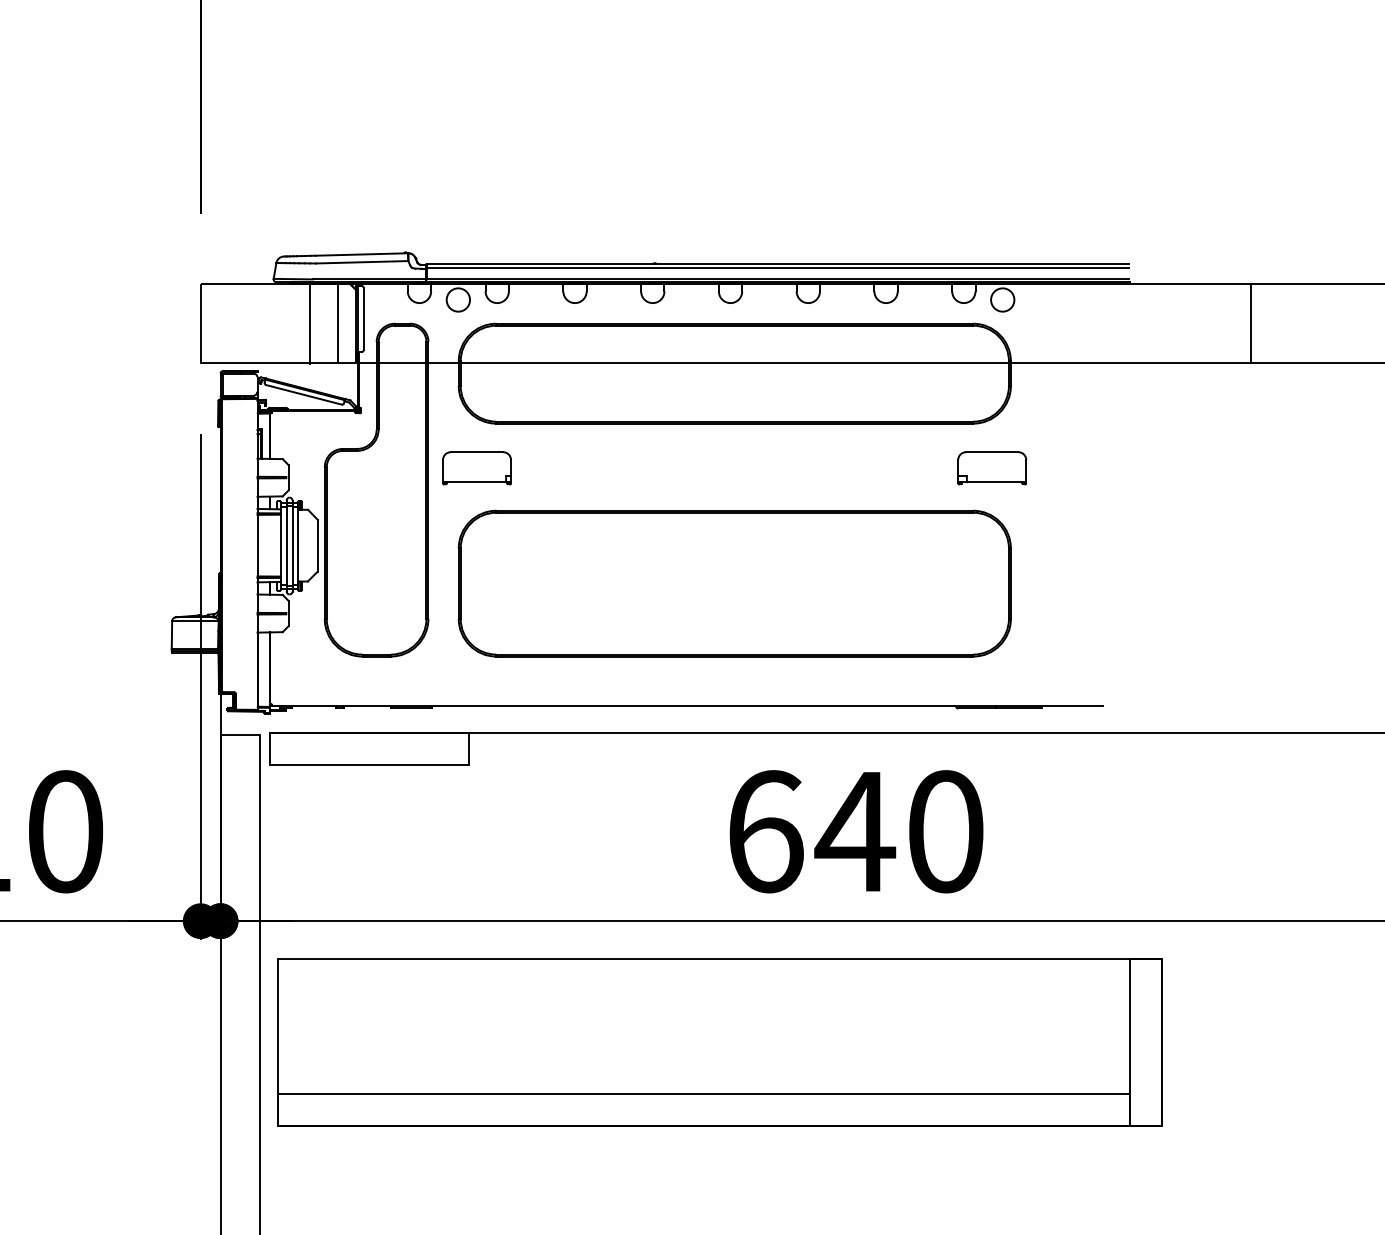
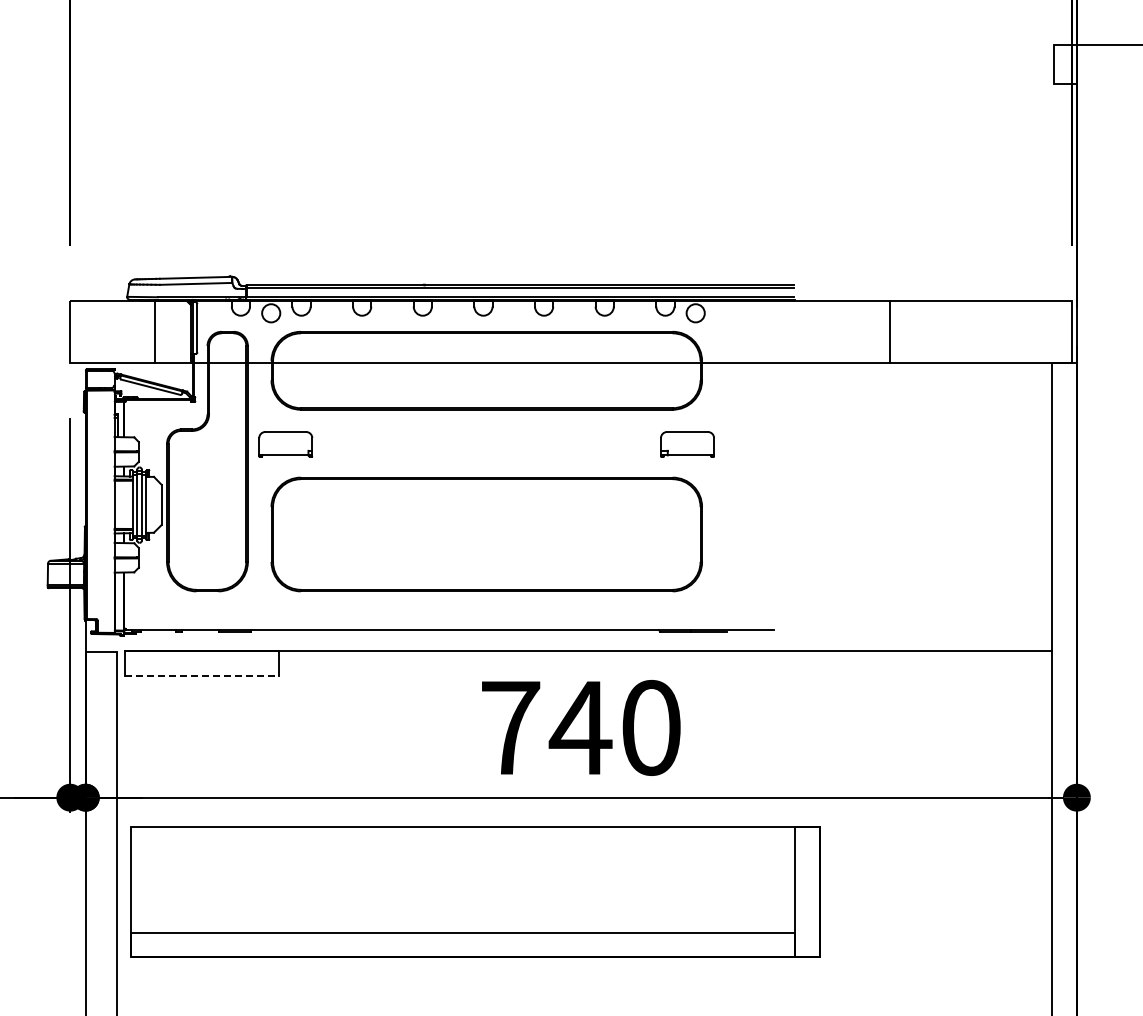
line: (338, 323) -> (177, 331), removed
line: (370, 764) -> (202, 675), solid -> dashed
text: (766, 831) -> (511, 727), 640 -> 740

